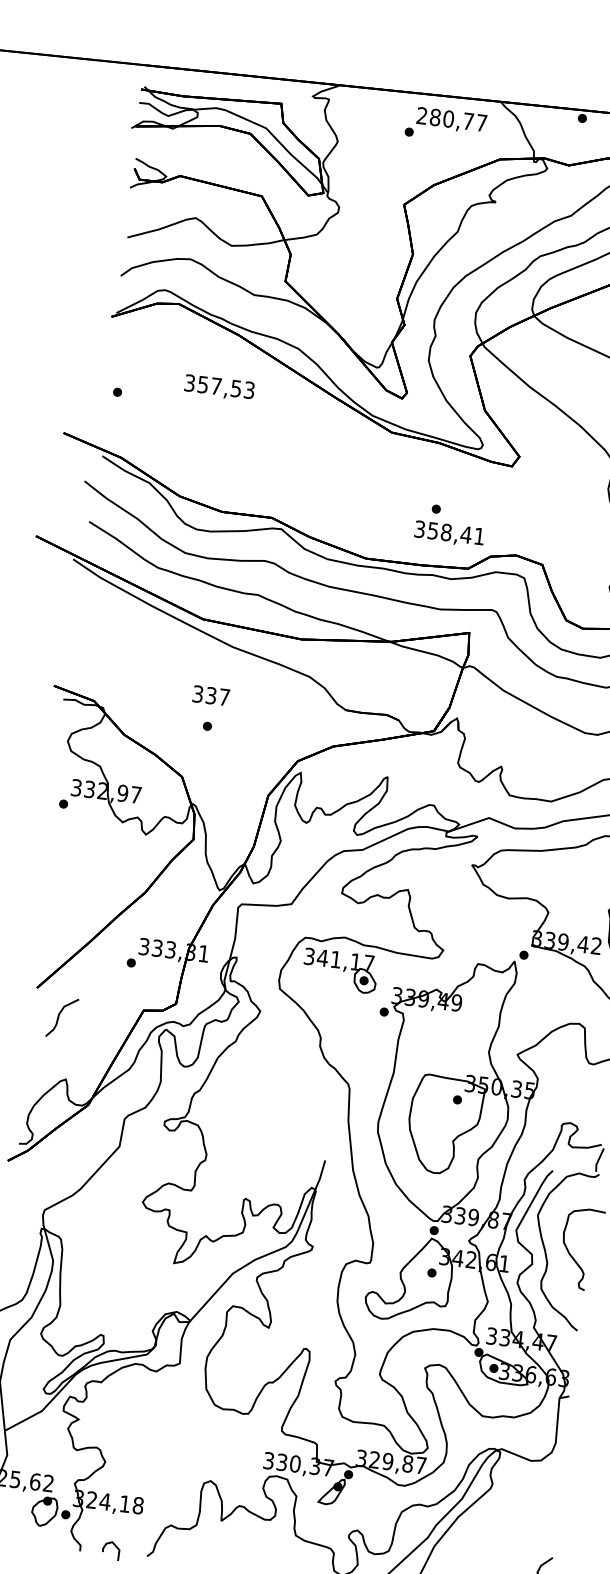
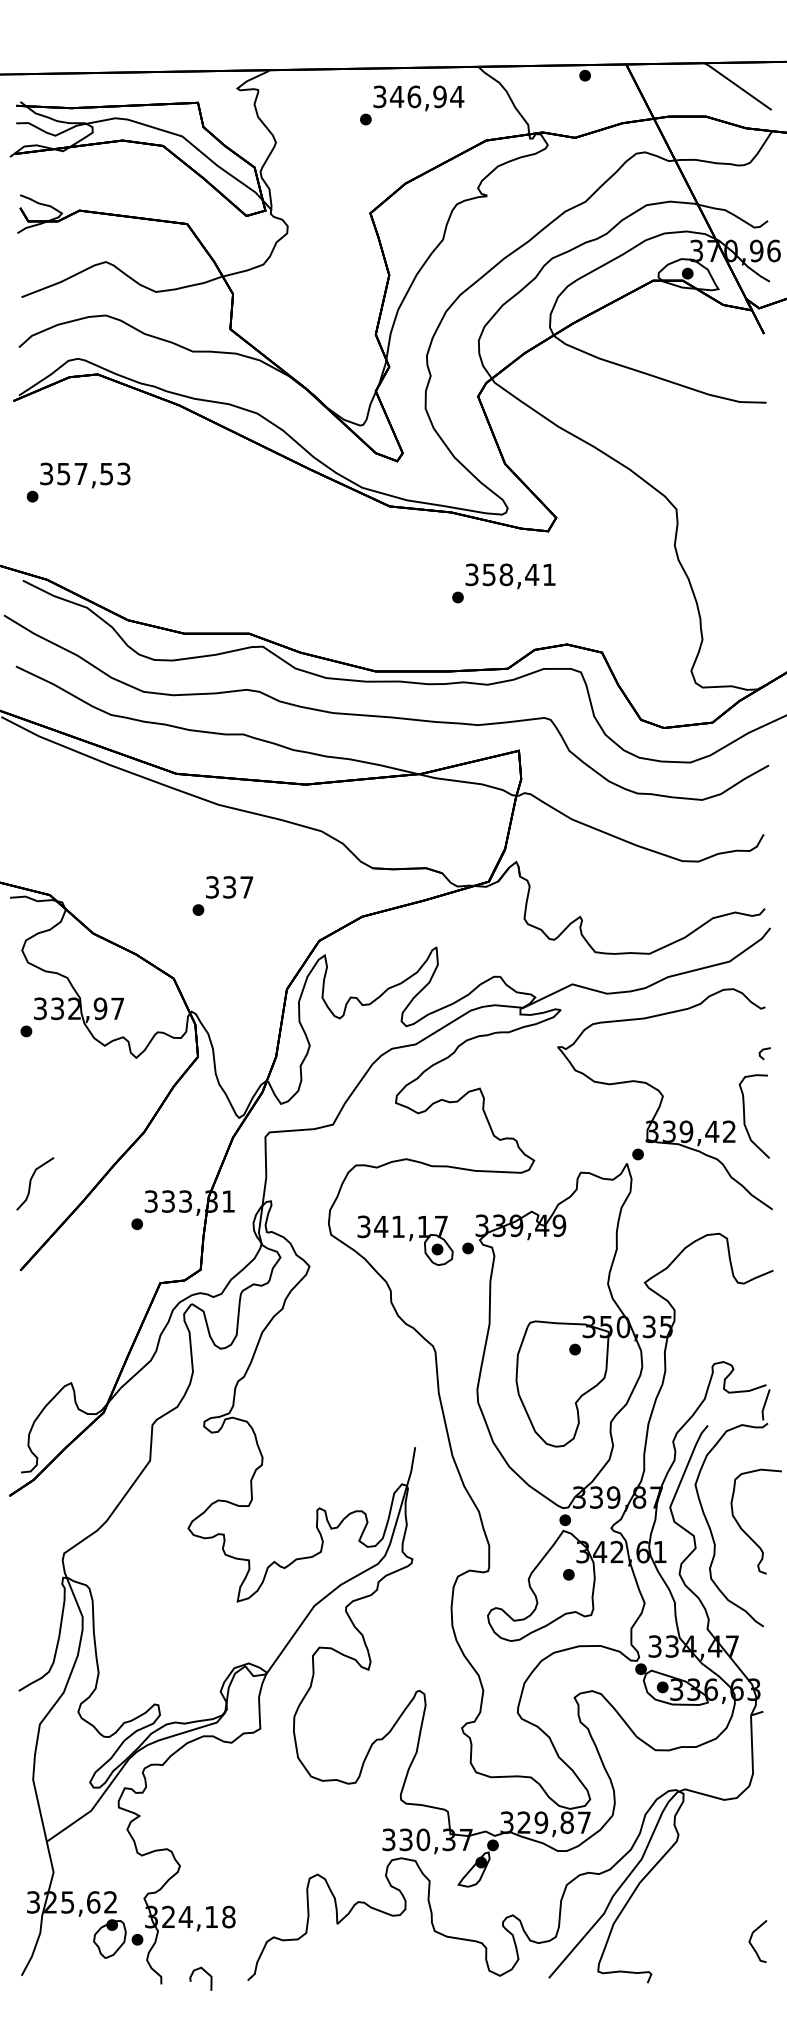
text: (451, 119) -> (418, 96), 280,77 -> 346,94
text: (219, 387) -> (85, 475), moved
text: (449, 534) -> (510, 576), moved
text: (211, 695) -> (229, 887), moved
part: (340, 970) -> (405, 1240), moved
curve: (59, 1017) -> (31, 1183), moved

